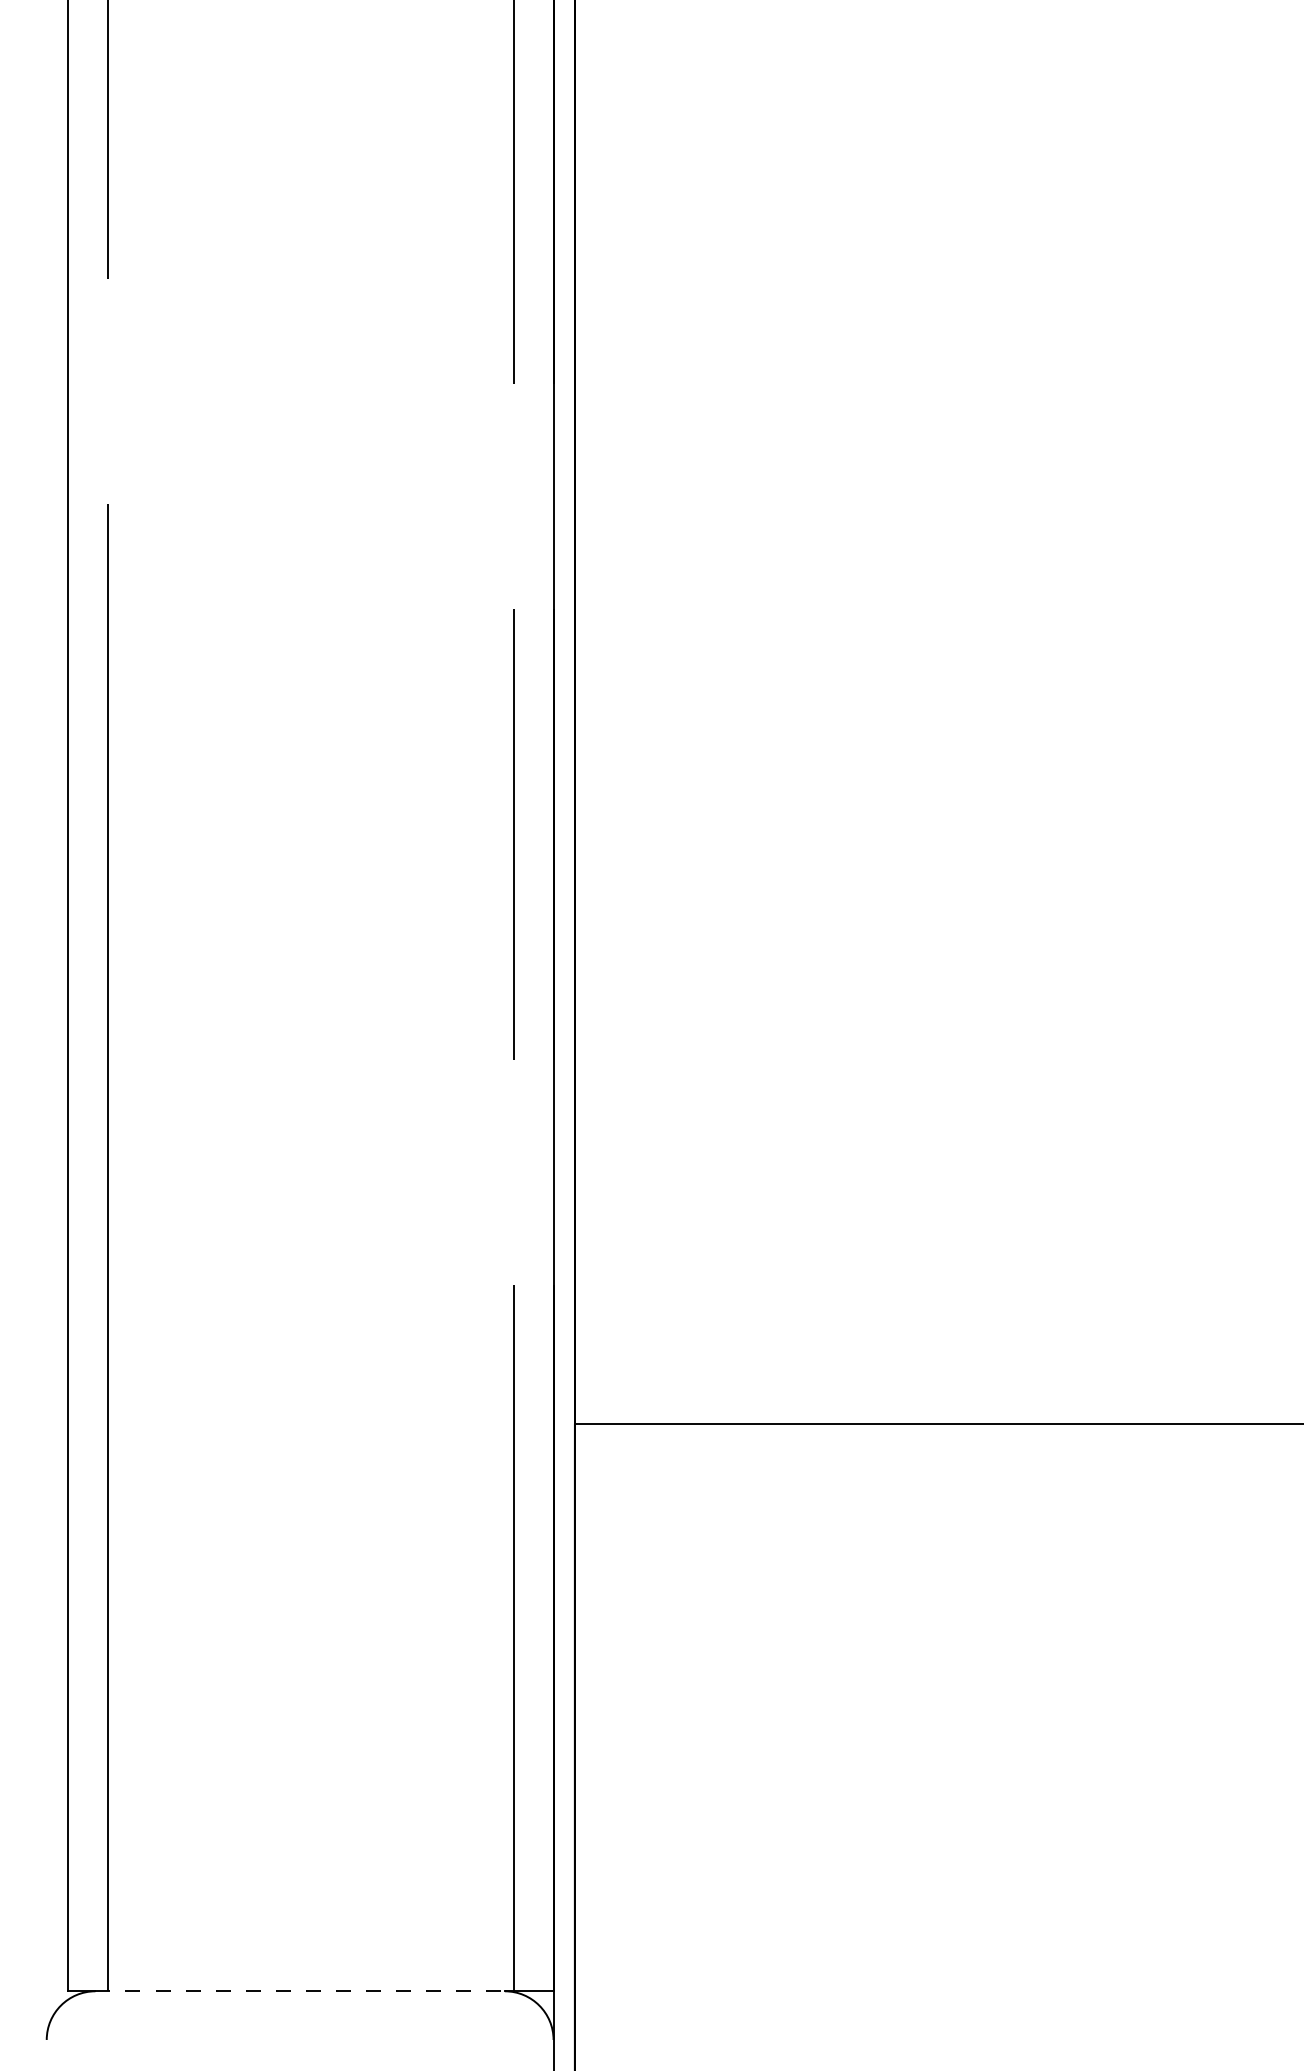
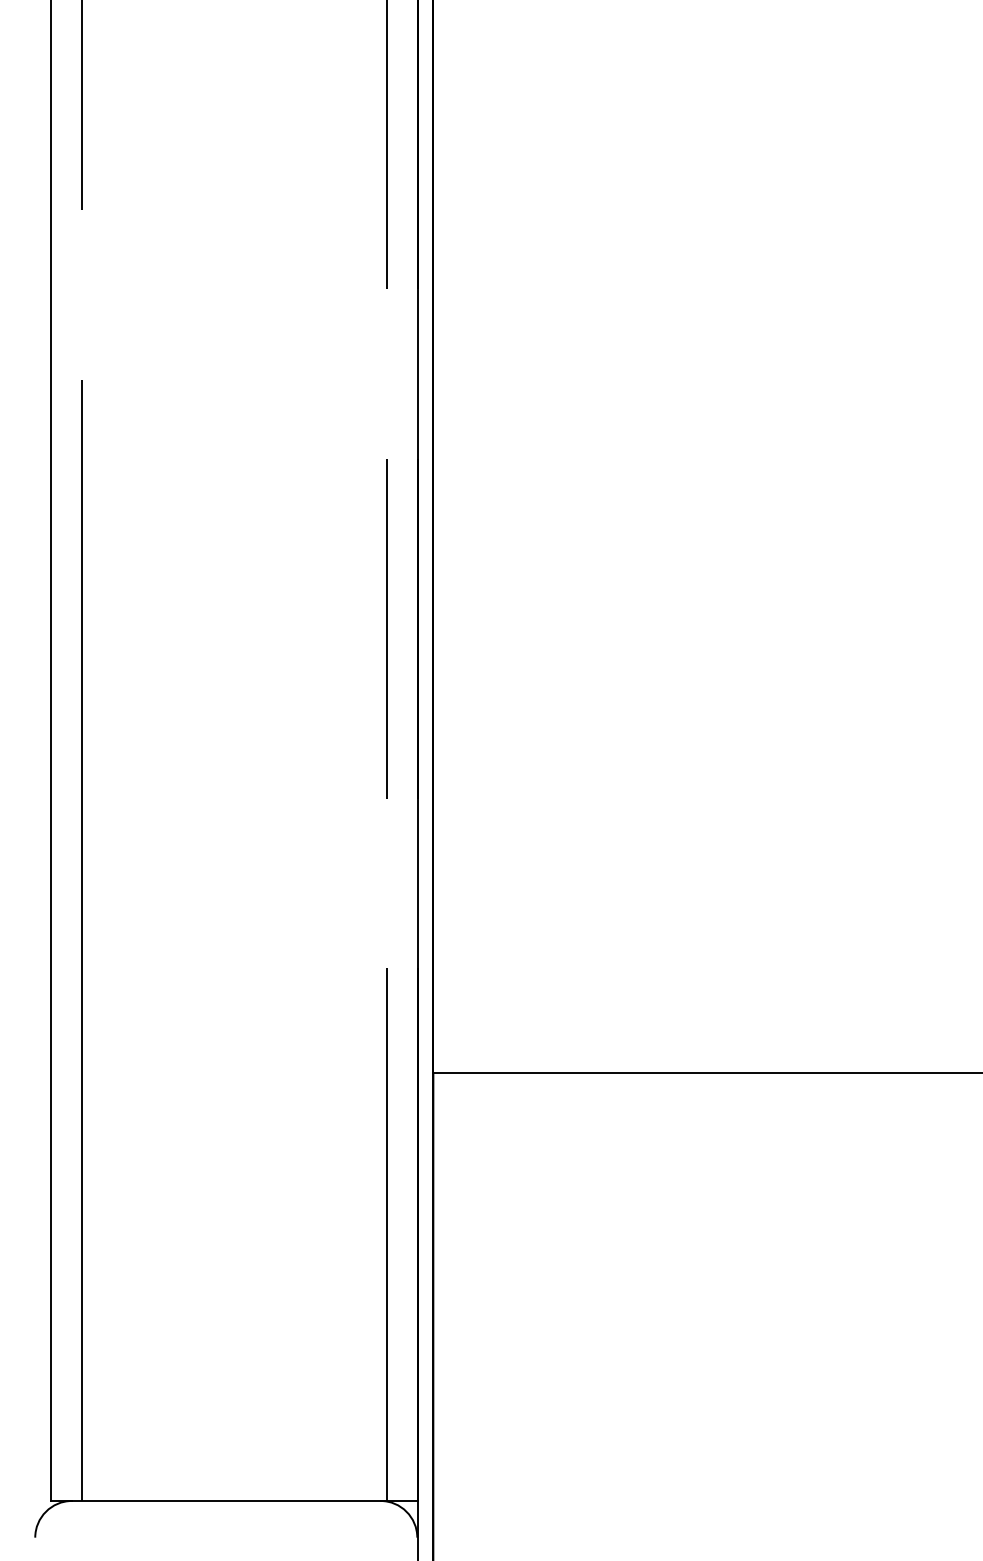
line: (300, 1991) -> (226, 1501), dashed -> solid

